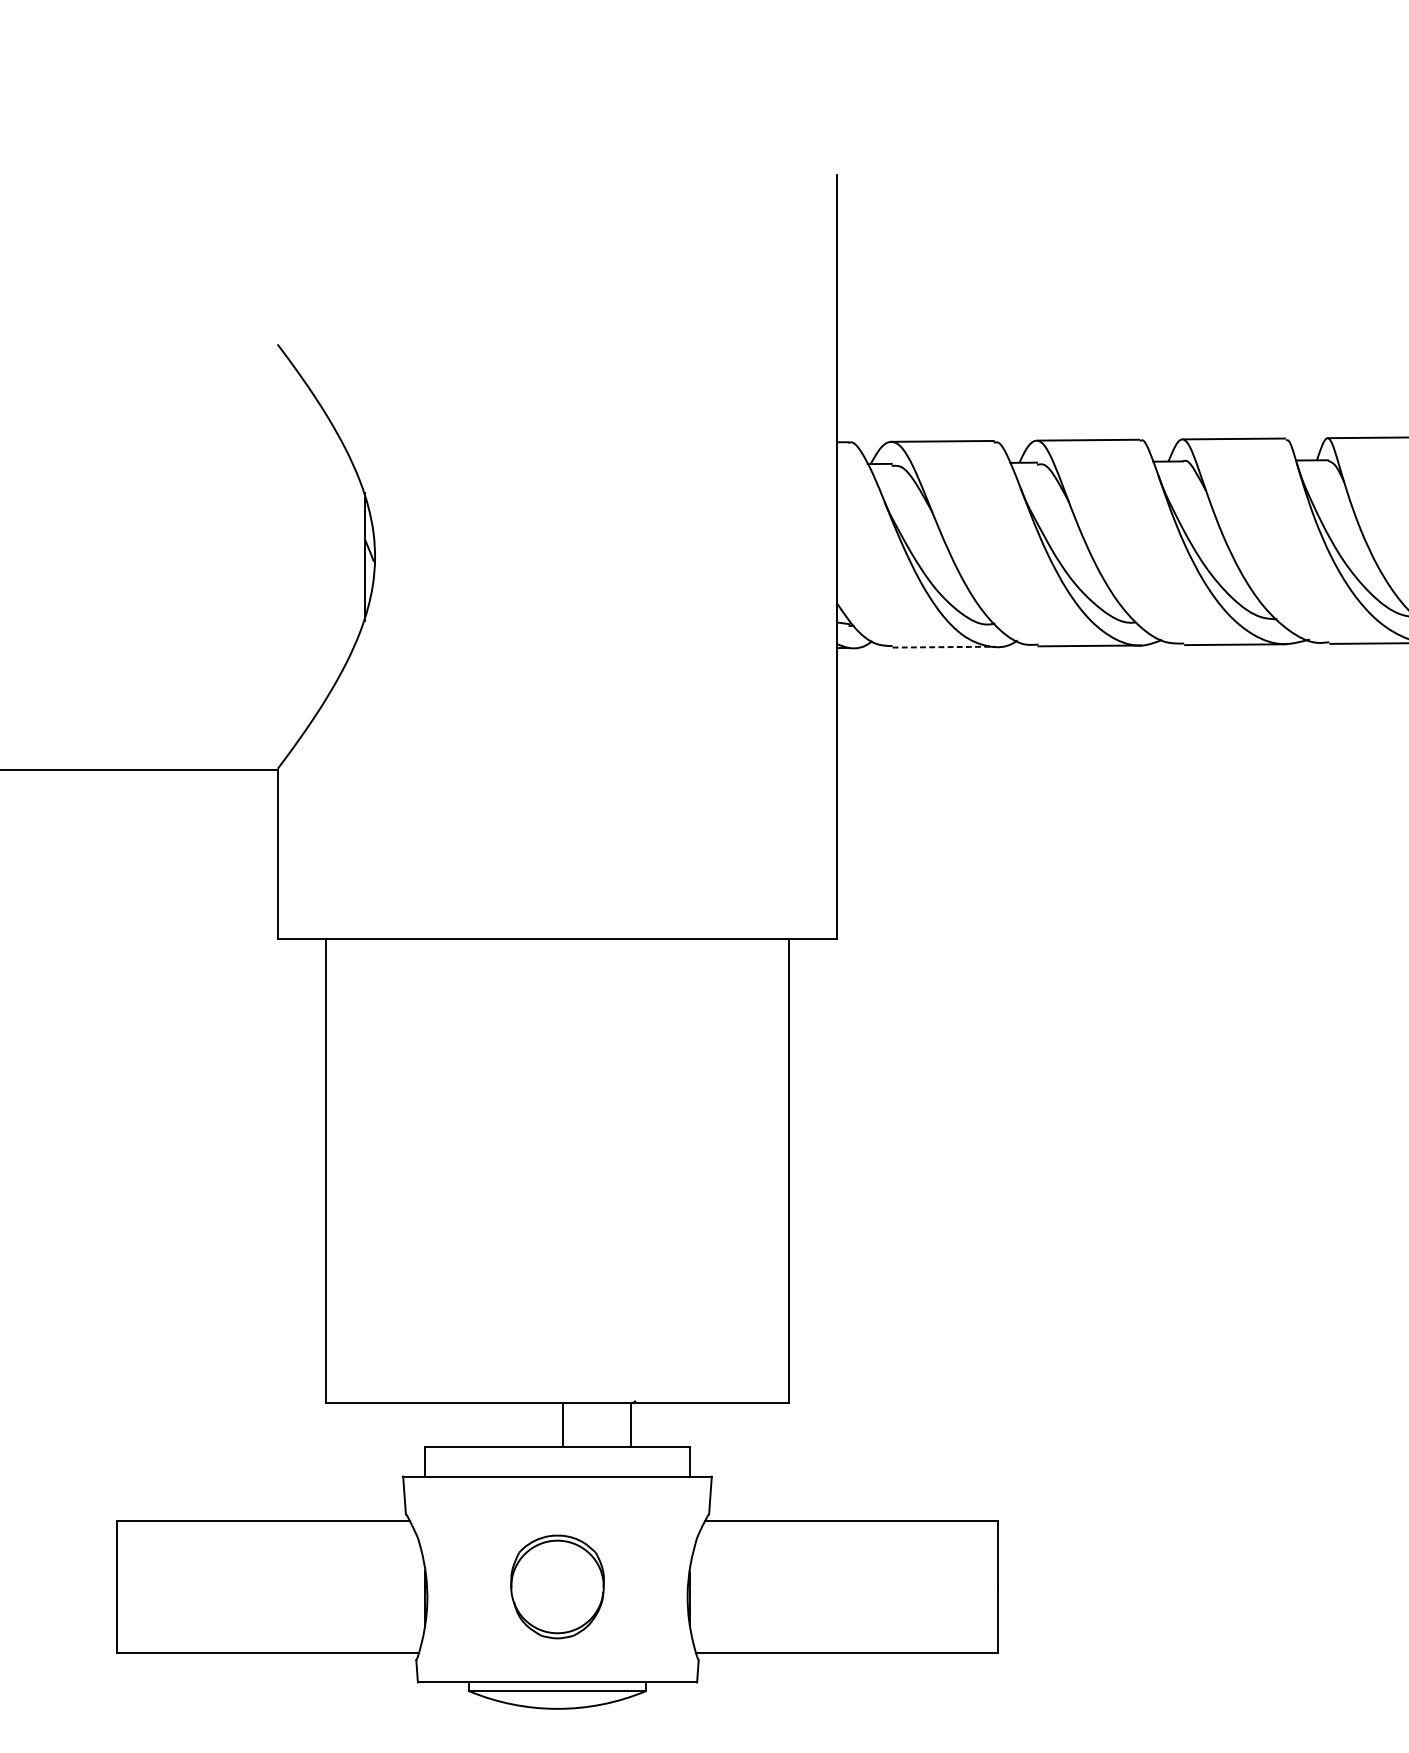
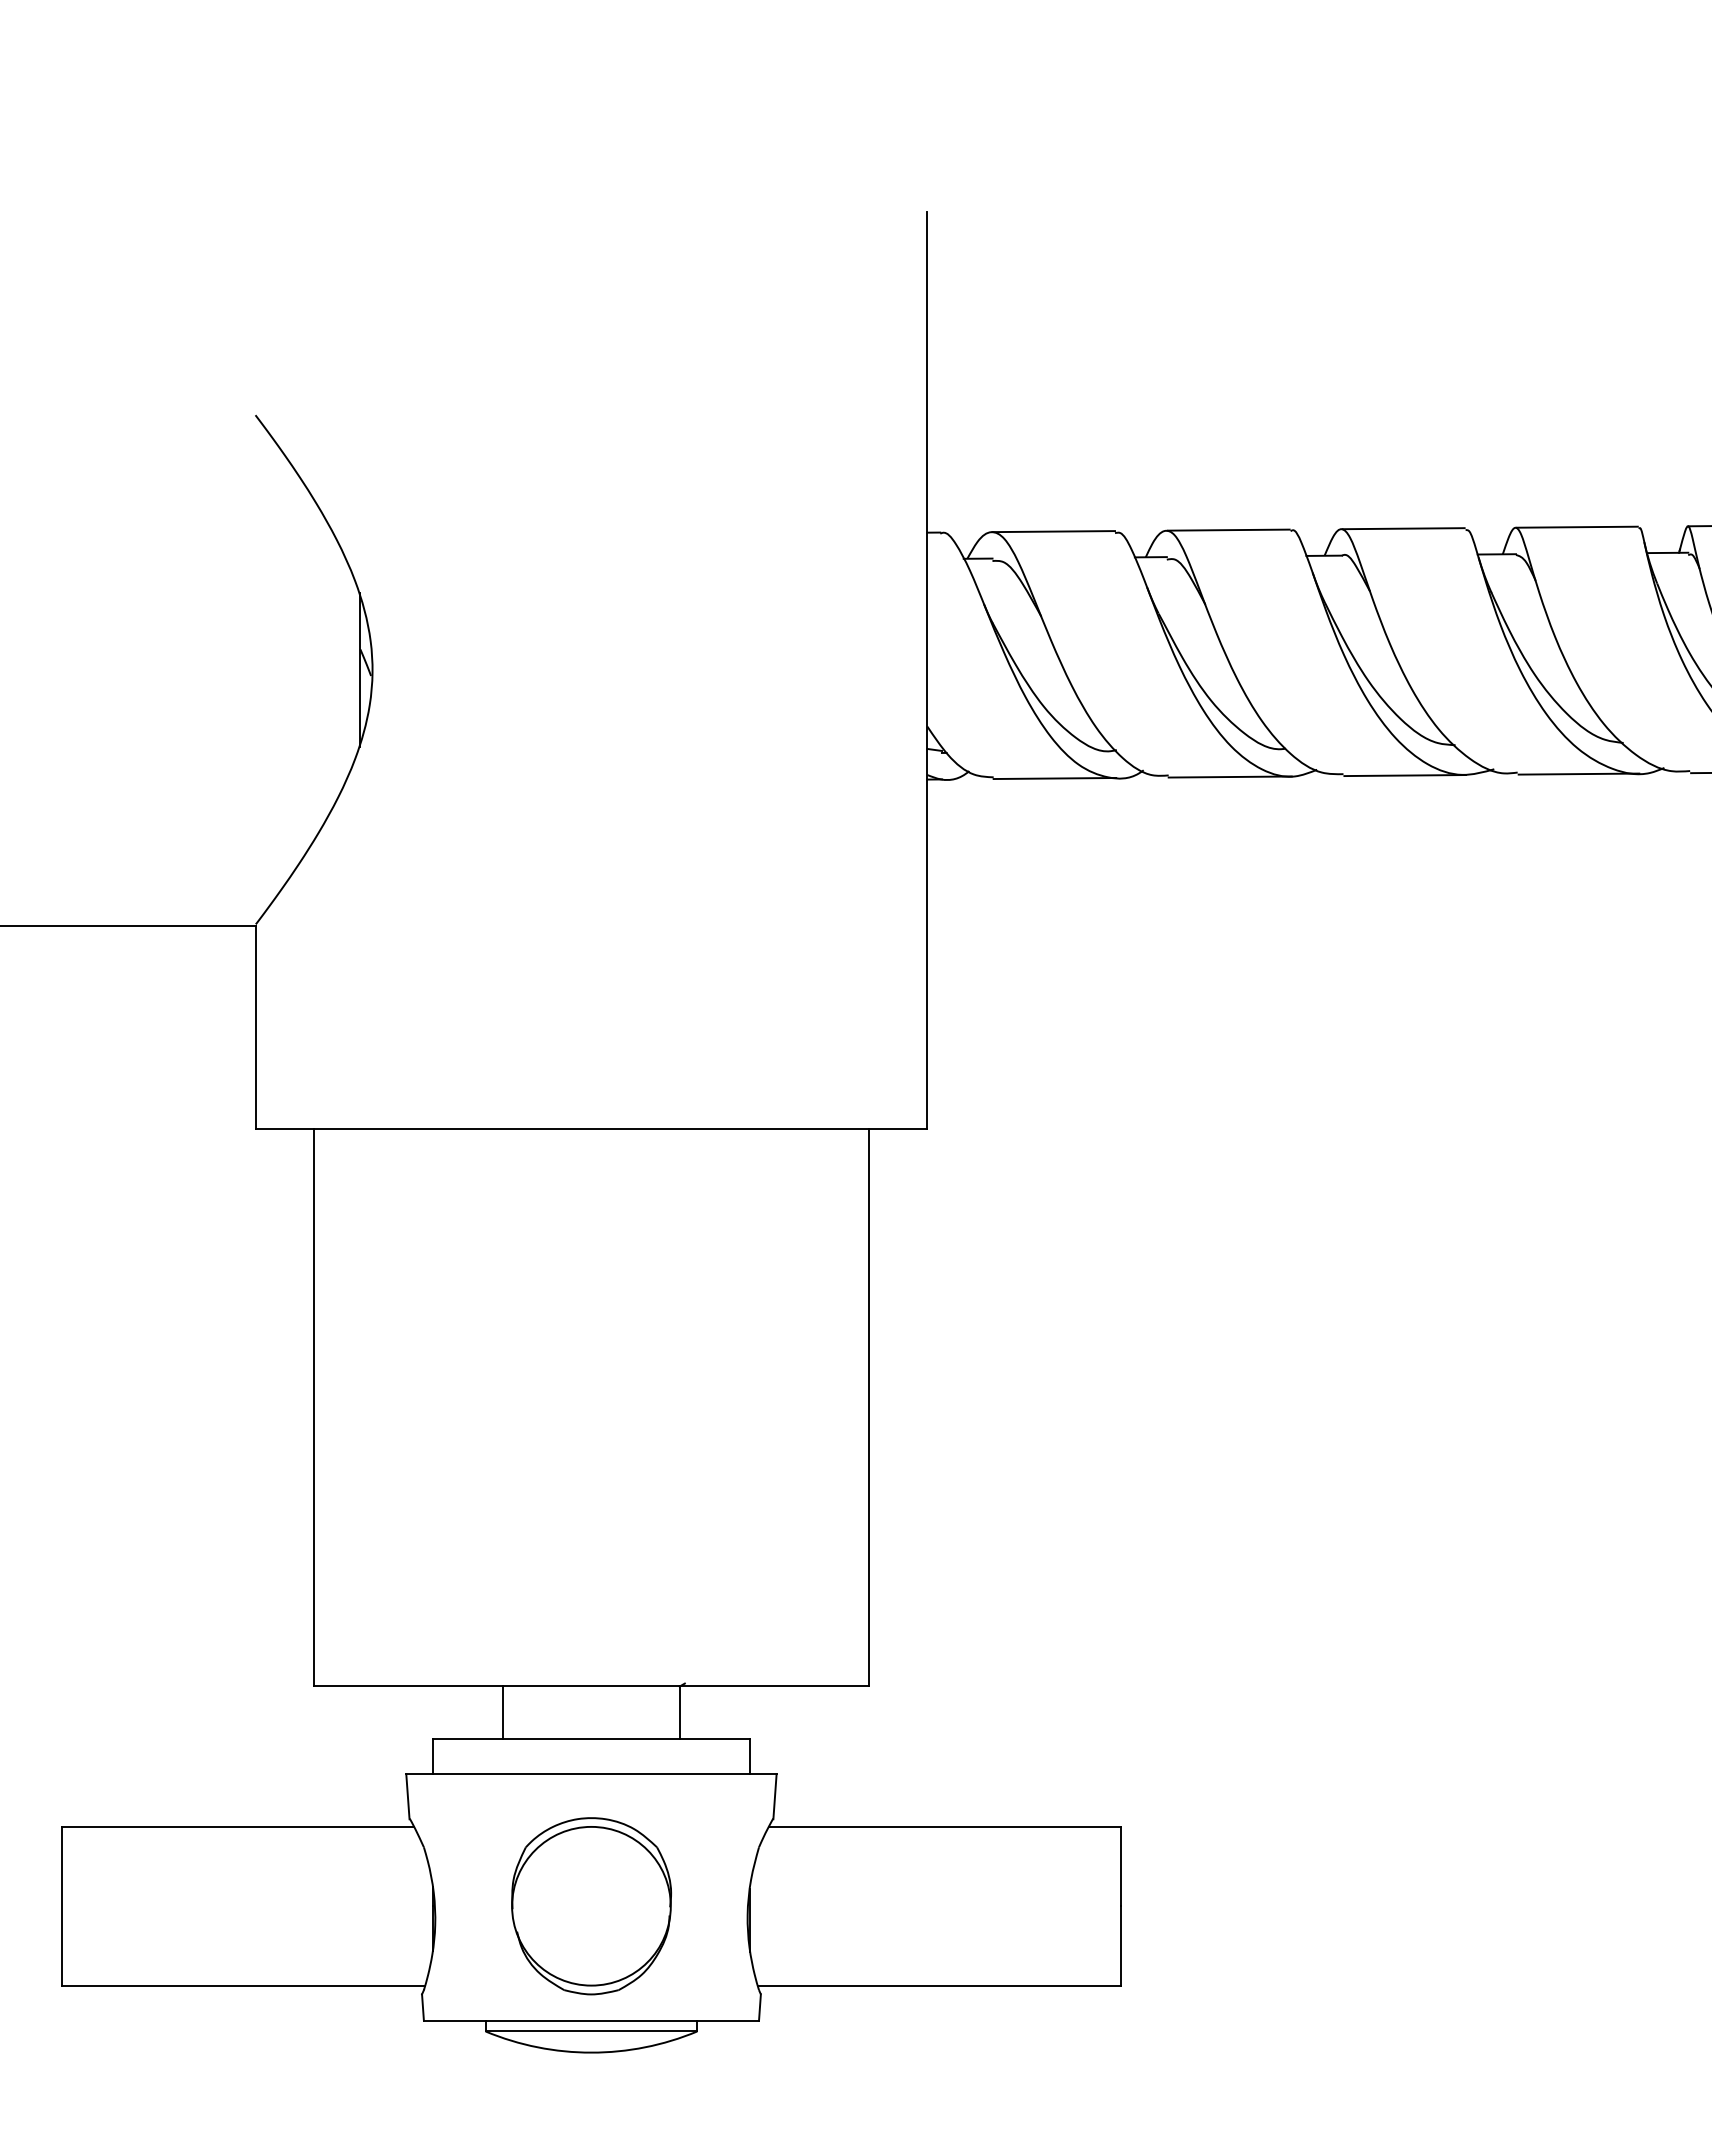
line: (944, 647) -> (1055, 778), dashed -> solid
line: (563, 1424) -> (503, 1711), moved
part: (557, 1587) -> (591, 1906), size x1.43

